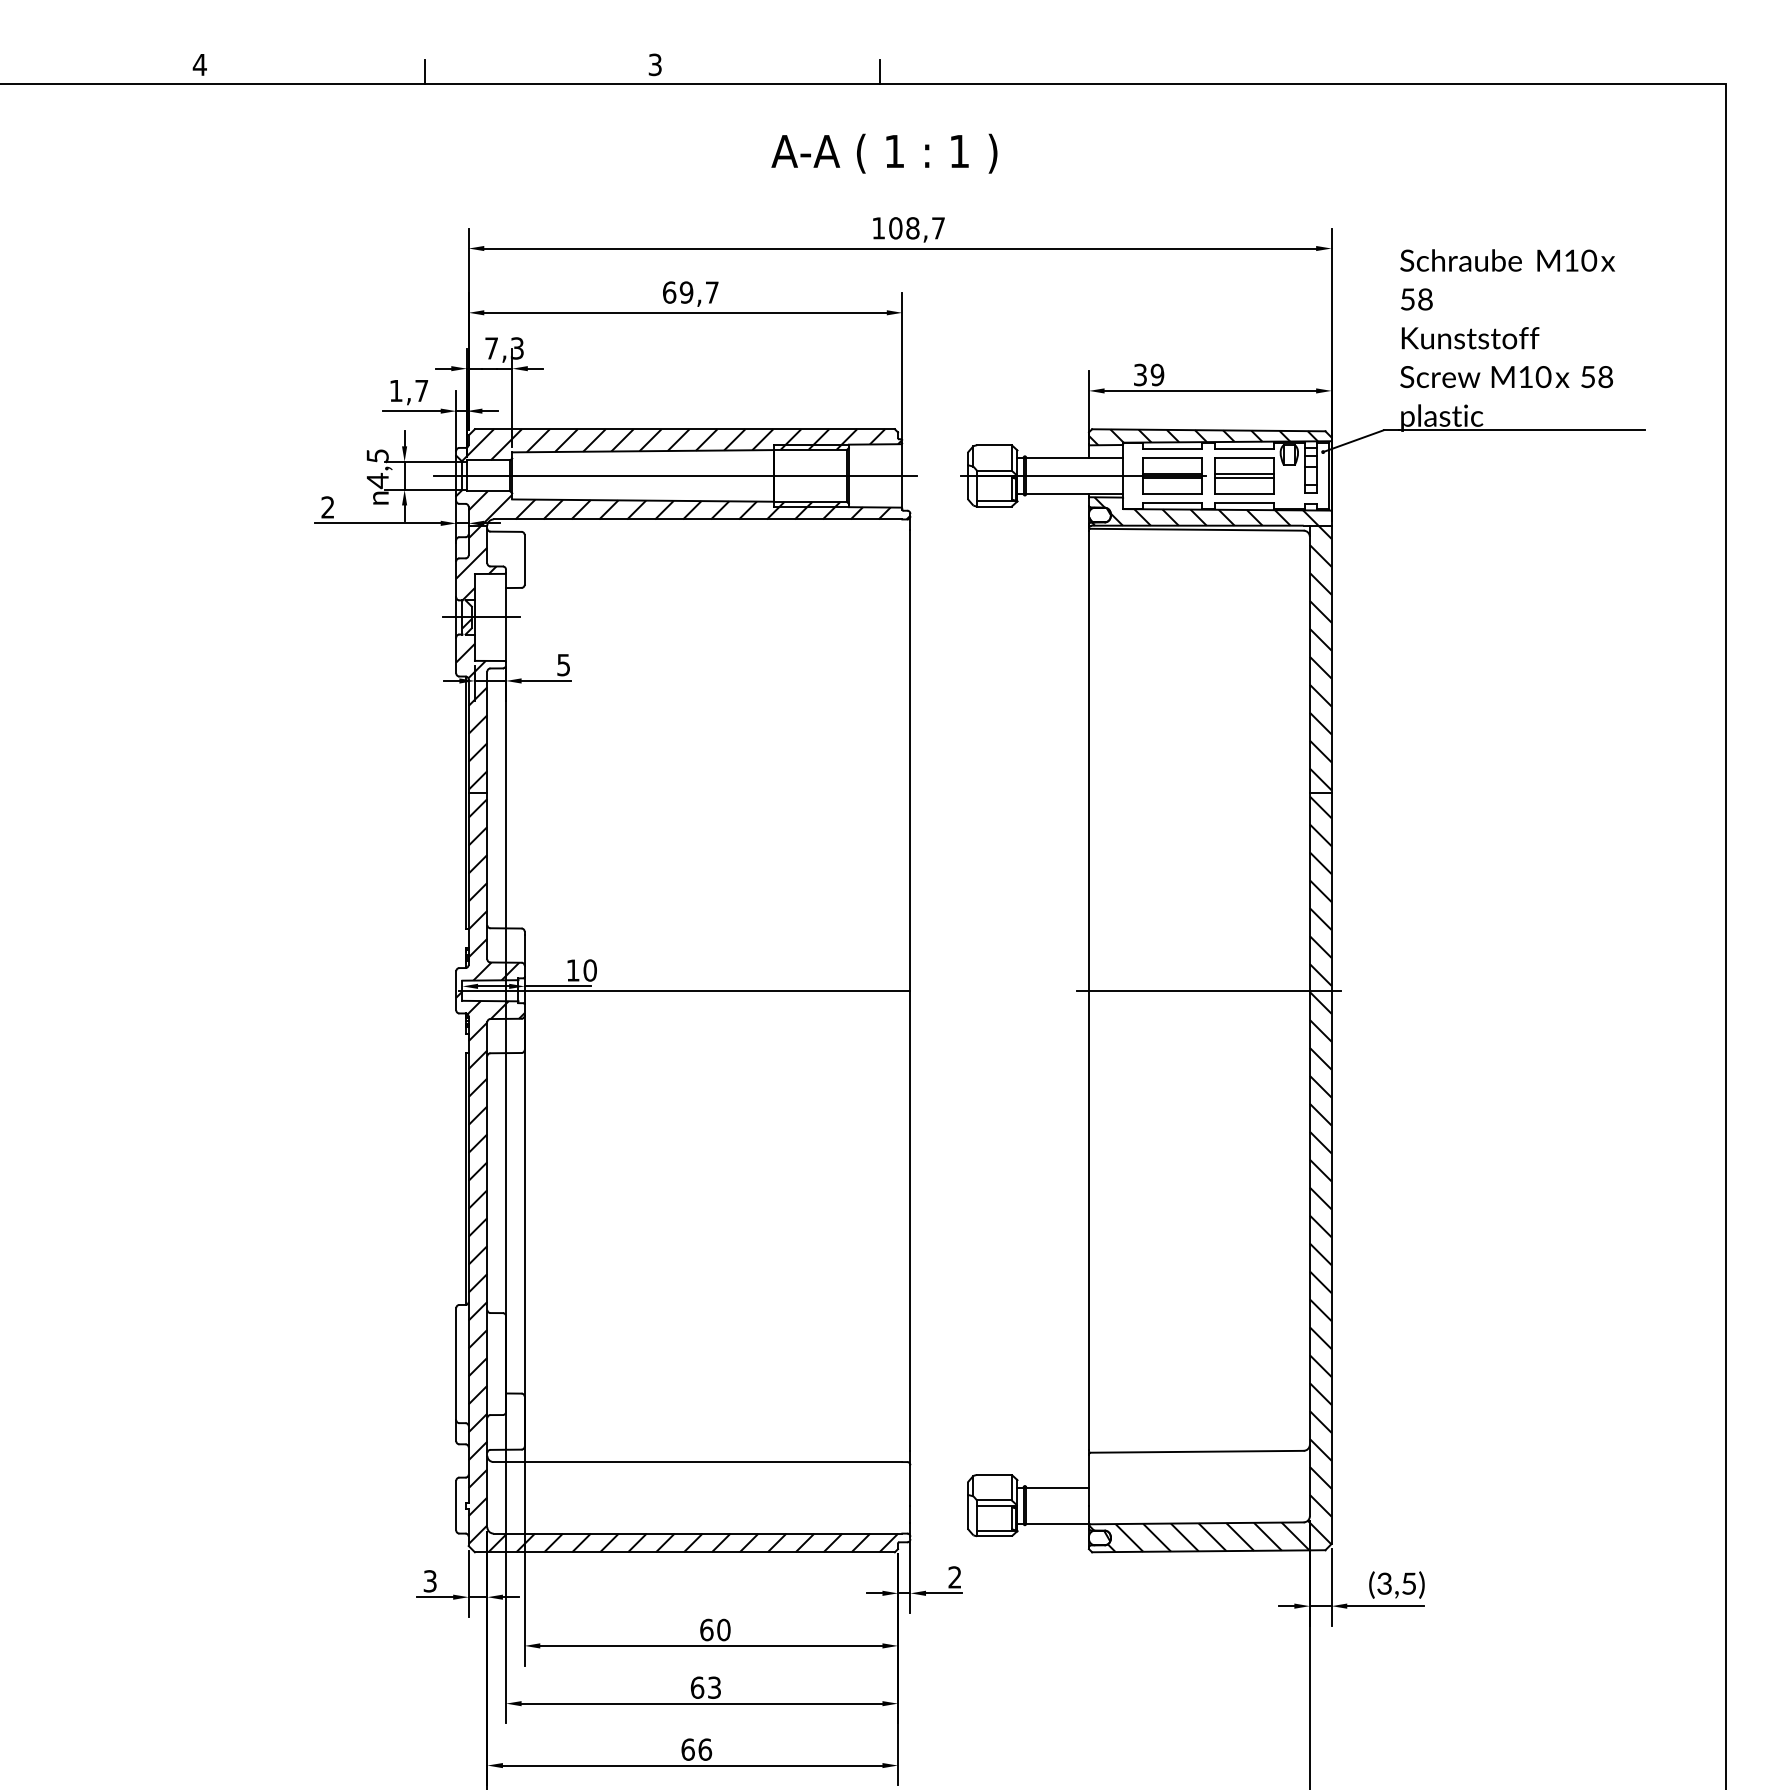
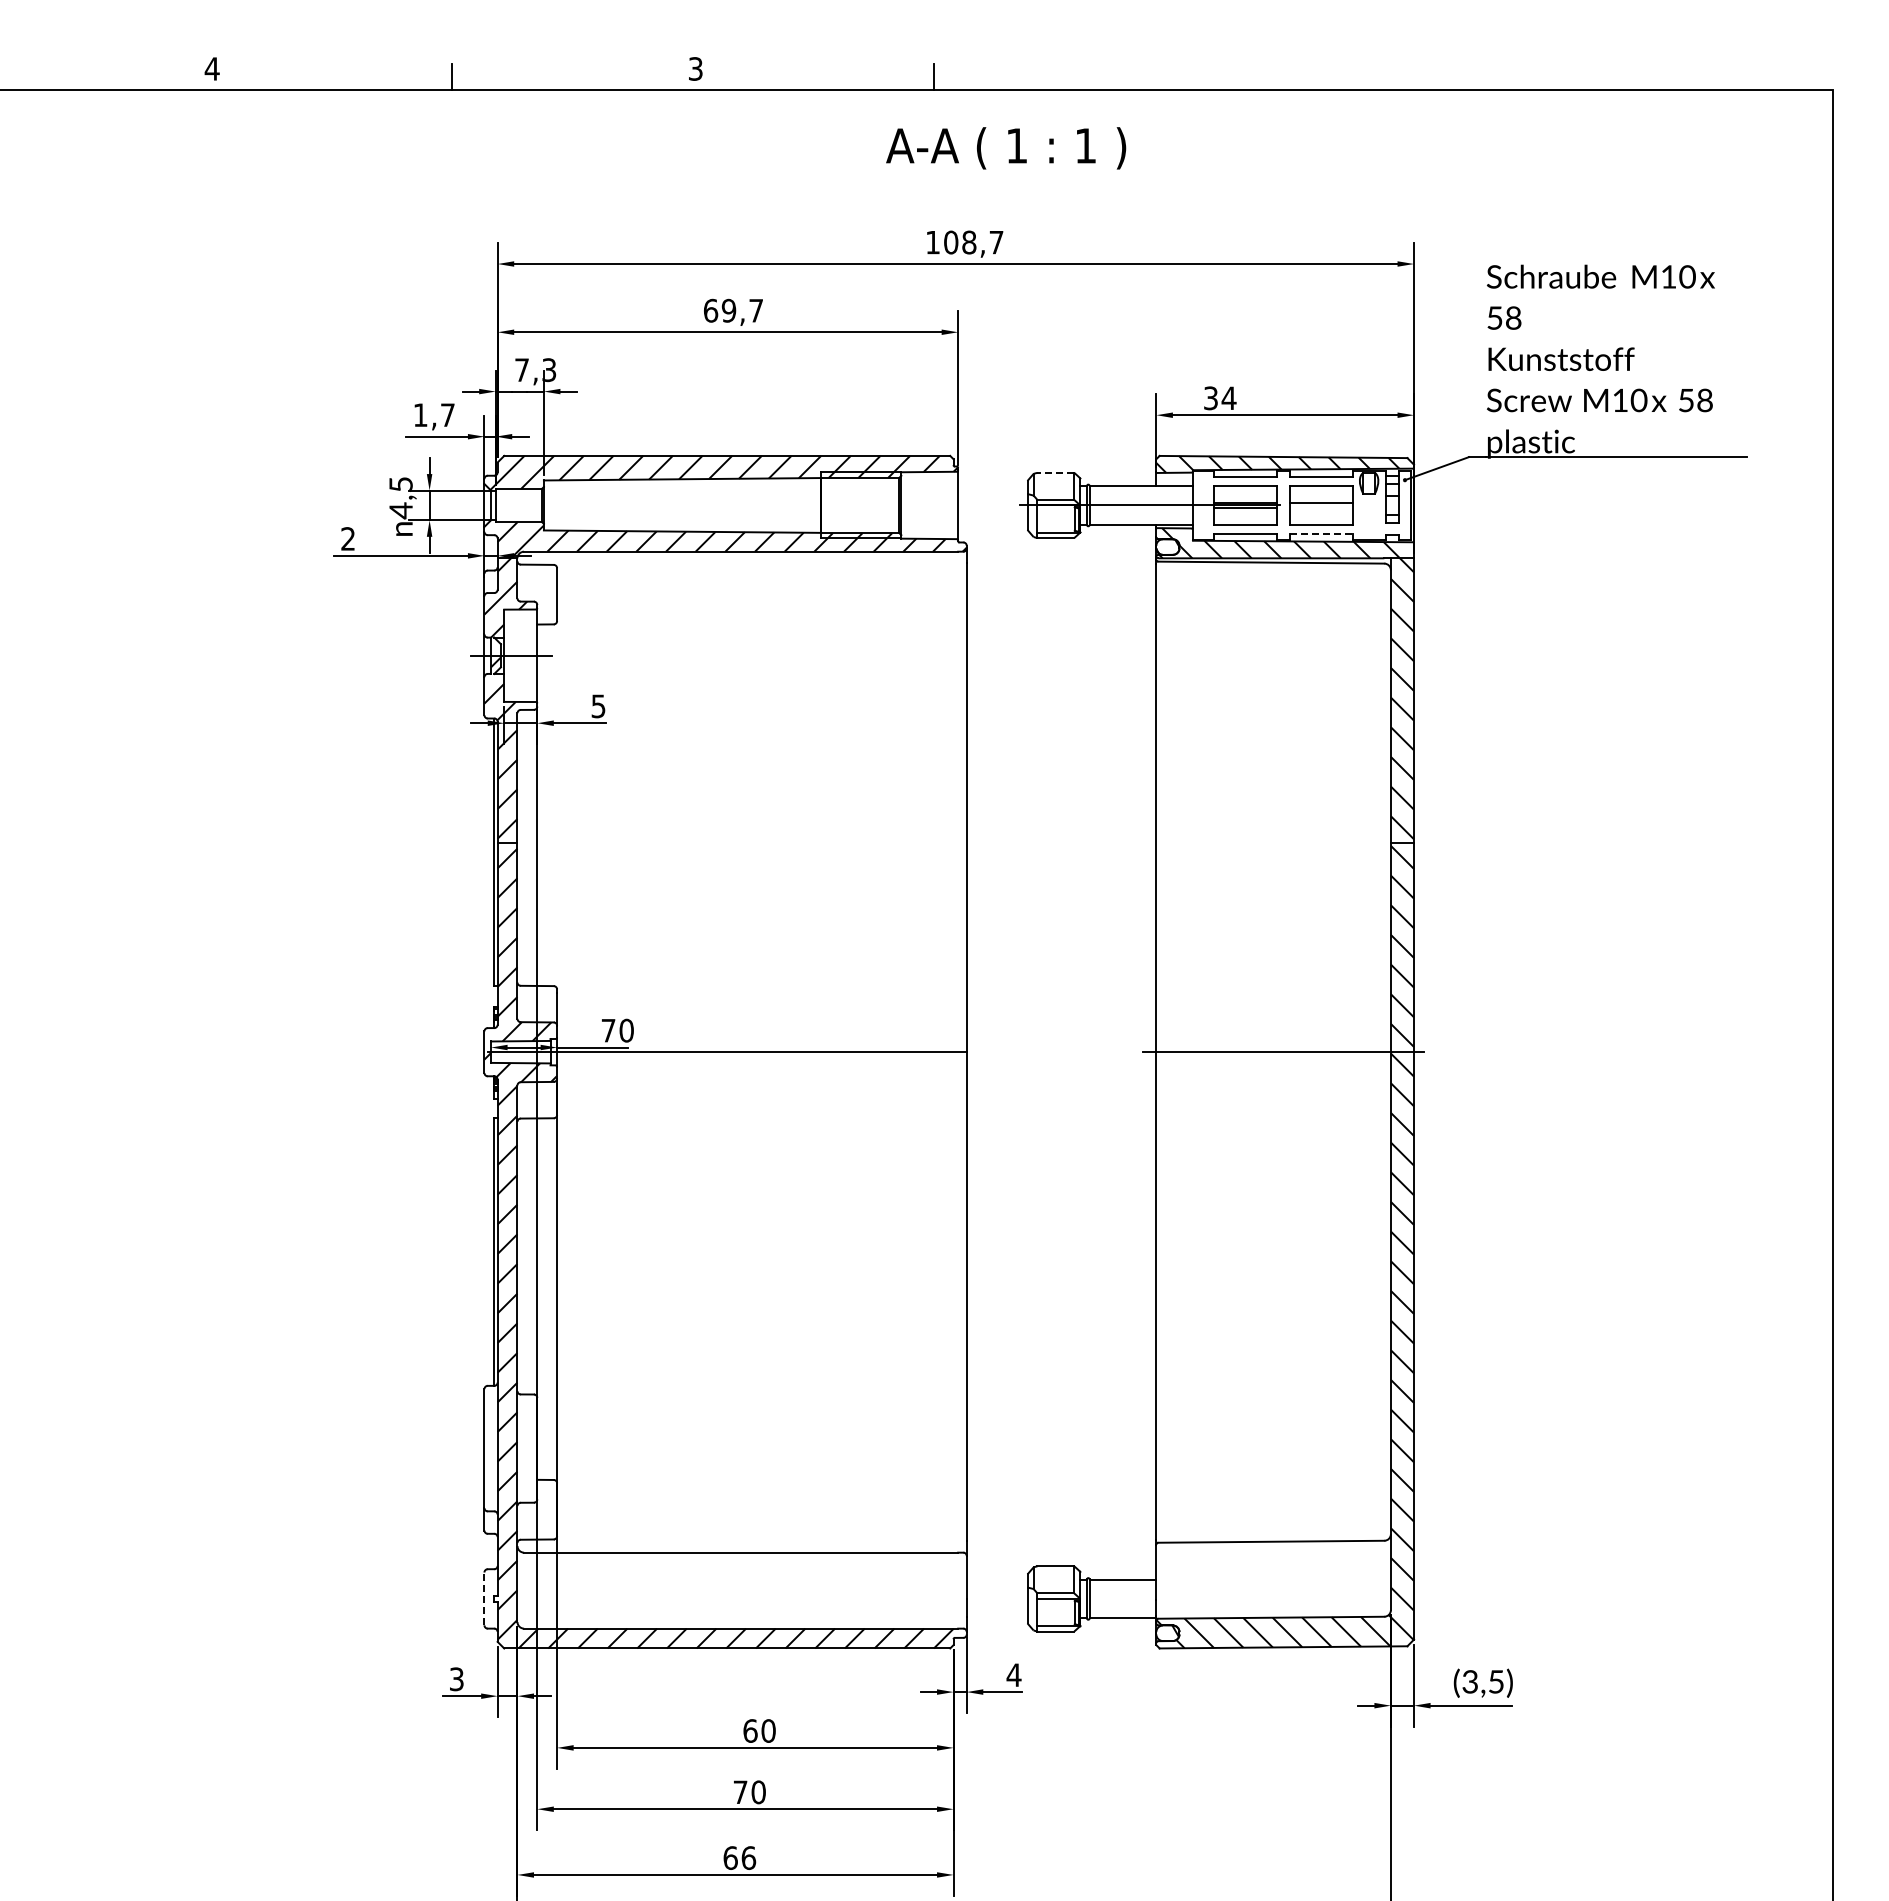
text: (884, 153) -> (1006, 148), moved
text: (1156, 375) -> (1228, 398), 39 -> 34
line: (994, 444) -> (1055, 472), solid -> dashed
line: (674, 475) -> (716, 505), removed
line: (1243, 477) -> (1320, 507), removed
line: (1244, 503) -> (1321, 534), solid -> dashed
text: (573, 970) -> (608, 1030), 10 -> 70
line: (456, 1505) -> (484, 1598), solid -> dashed
text: (954, 1576) -> (1013, 1674), 2 -> 4
text: (705, 1687) -> (749, 1792), 63 -> 70

